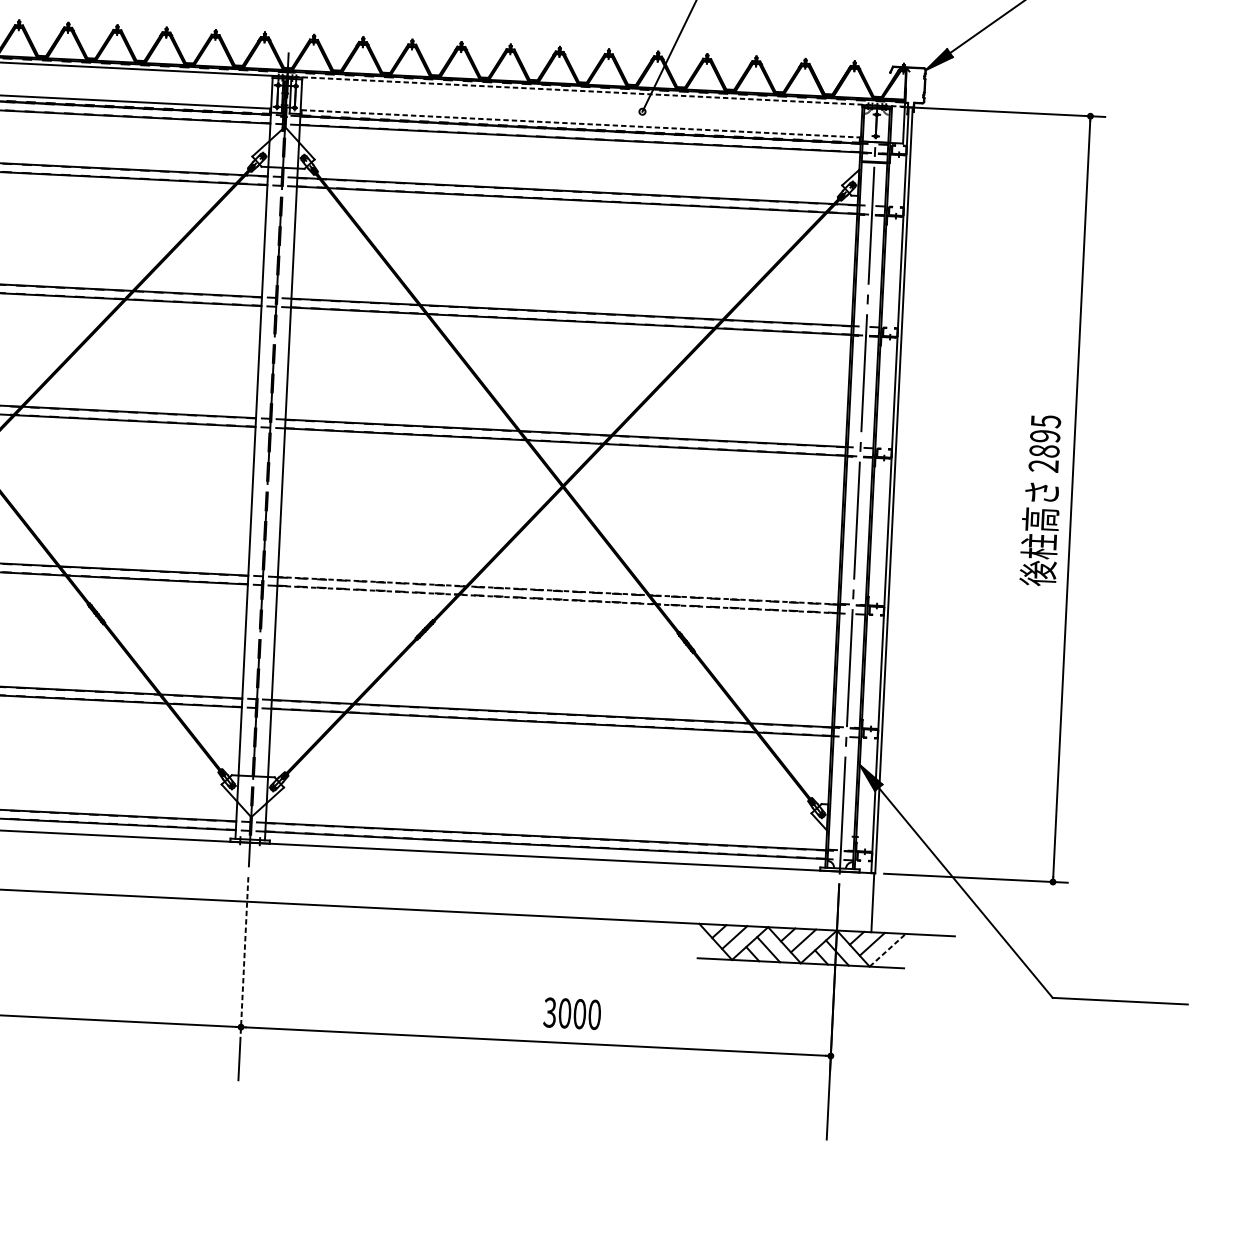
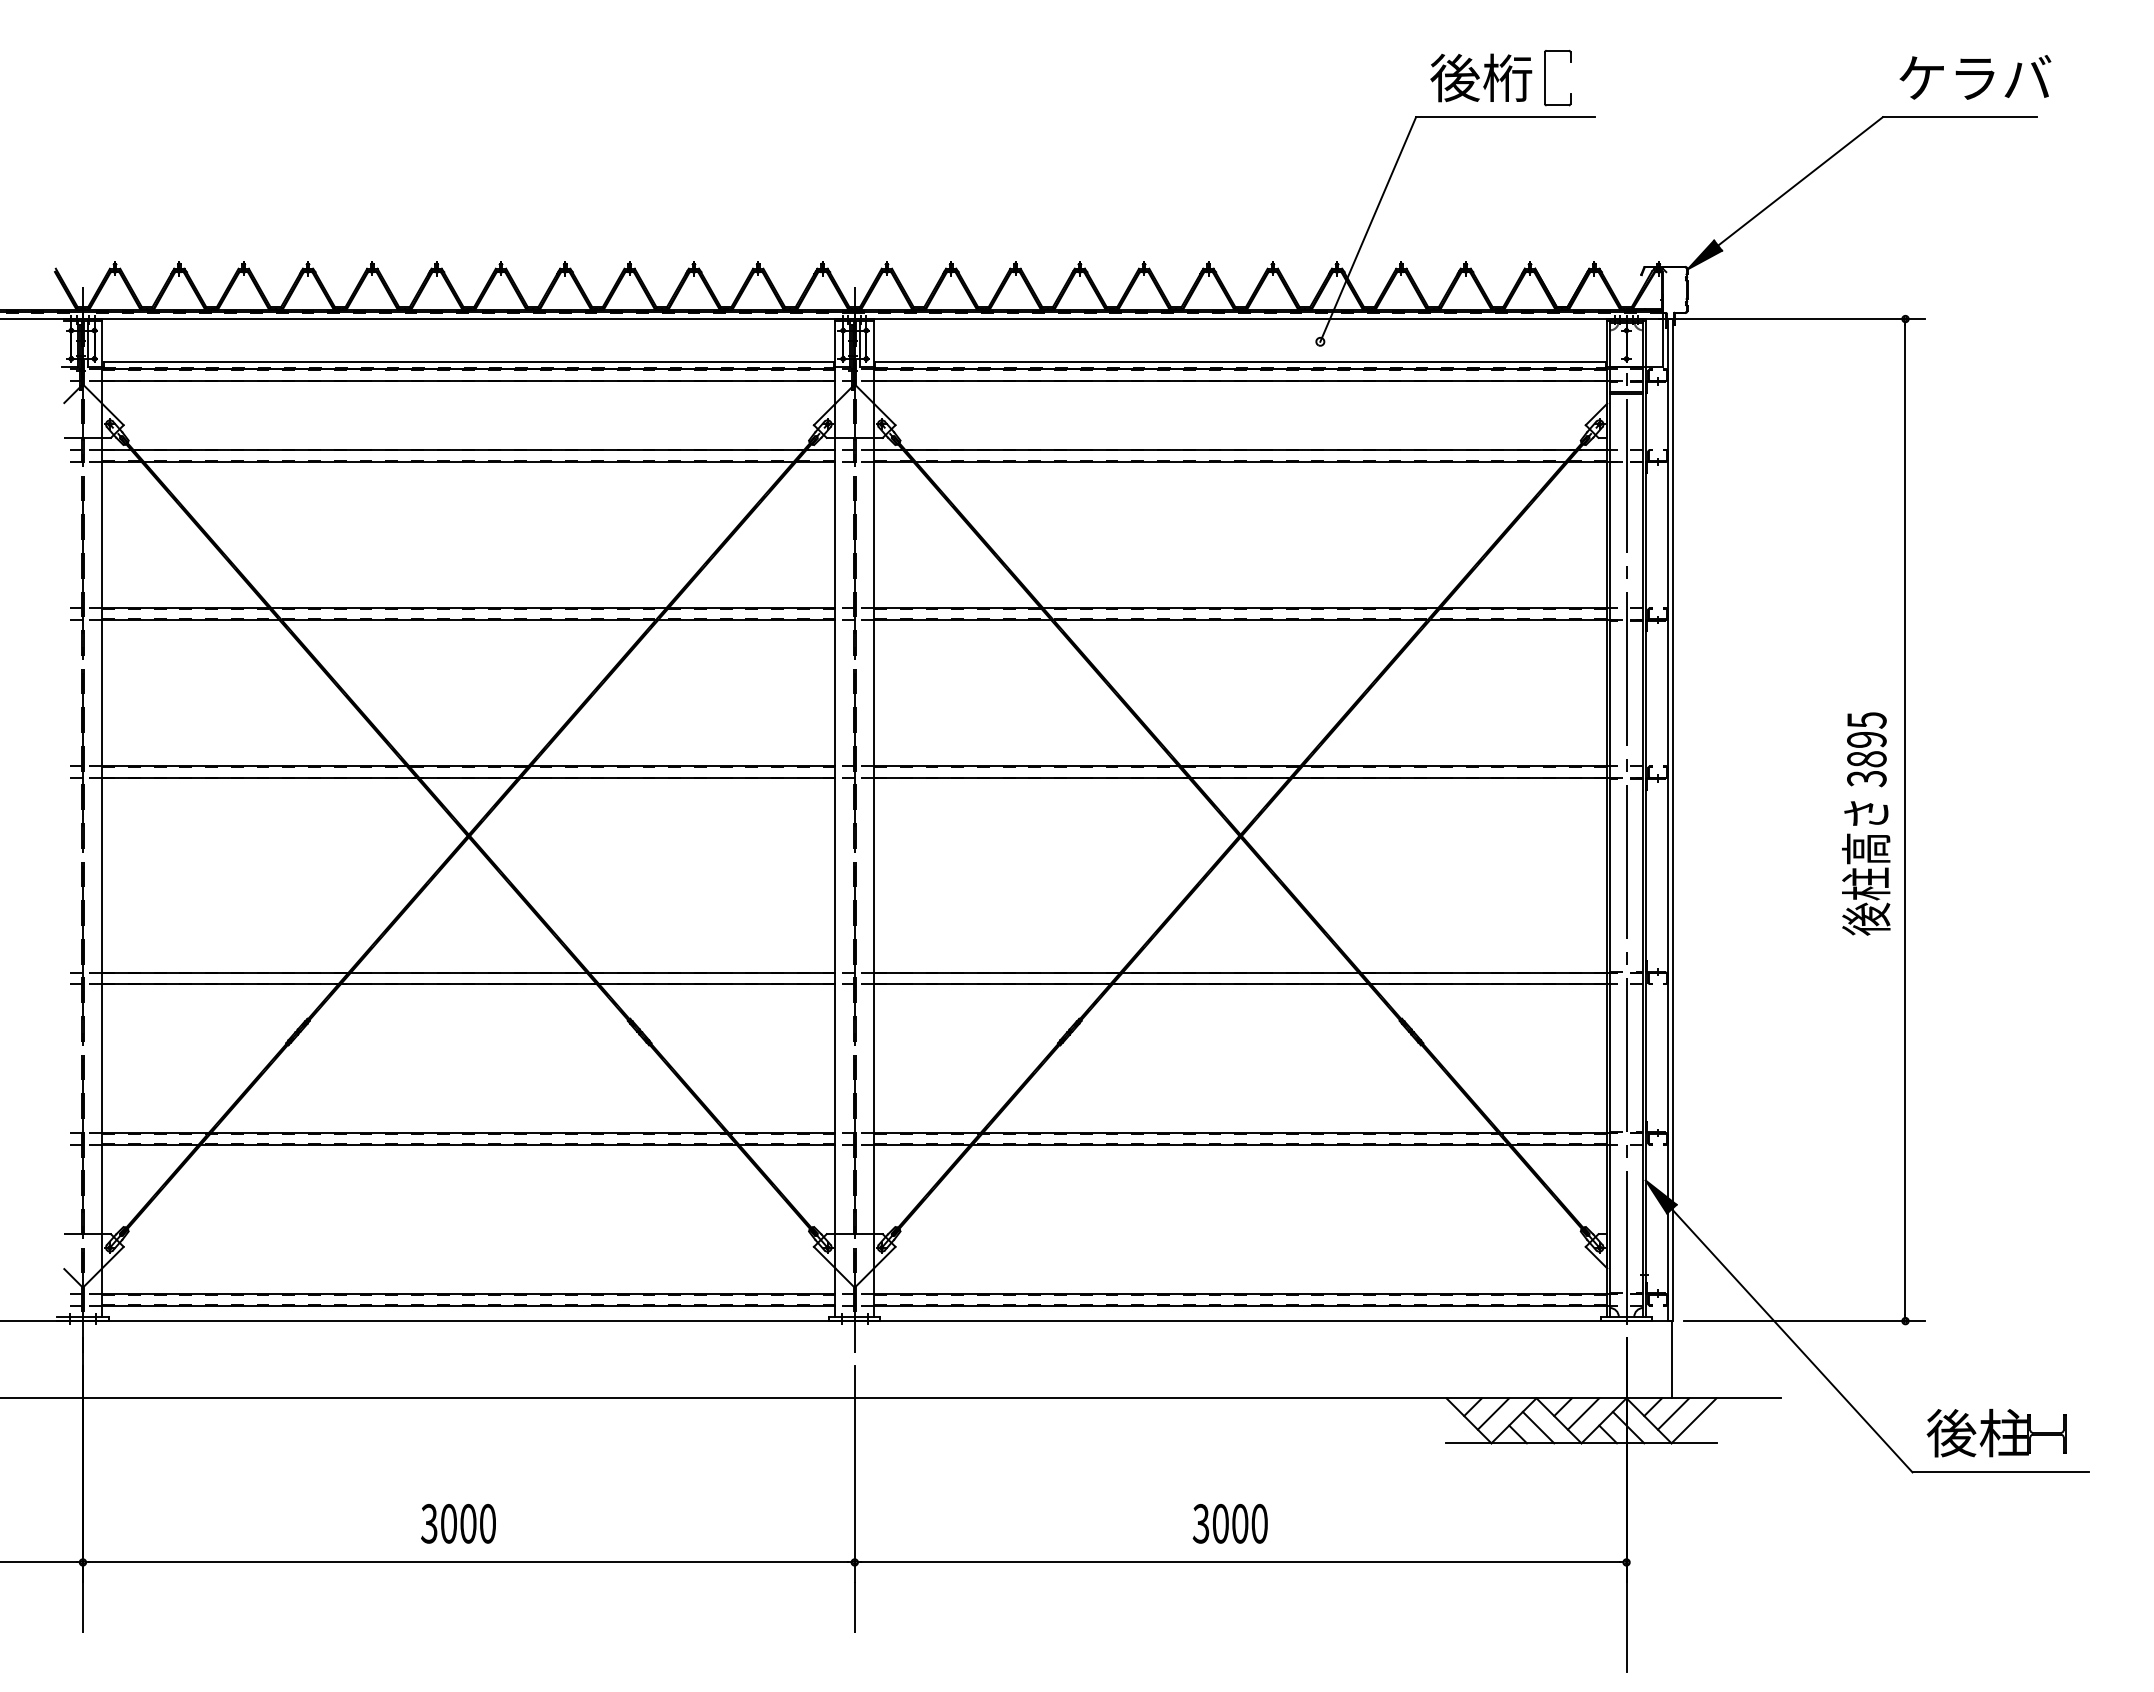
line: (596, 91) -> (1258, 318), dashed -> solid
line: (581, 123) -> (1241, 361), dashed -> solid
text: (1044, 465) -> (1867, 778), 2895 -> 3895
line: (557, 590) -> (1240, 972), dashed -> solid
line: (557, 599) -> (1240, 984), dashed -> solid
line: (888, 950) -> (1694, 1420), dashed -> solid
line: (244, 959) -> (854, 1473), dashed -> solid
part: (1118, 971) -> (1996, 1433), added
text: (571, 1013) -> (1229, 1523), moved

